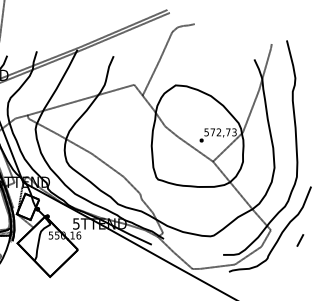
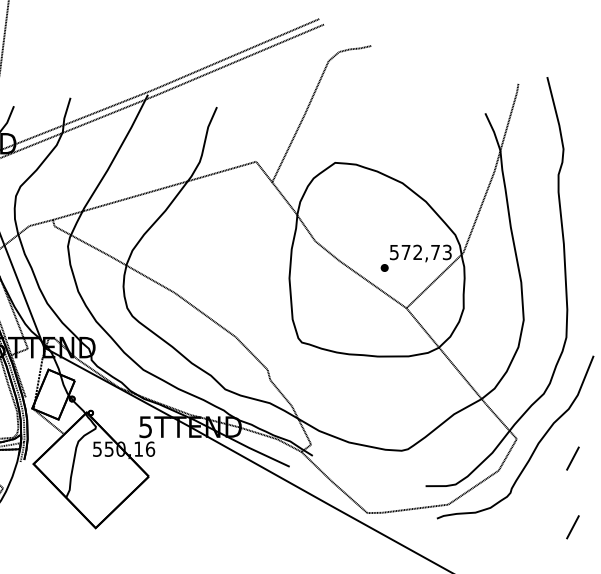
line: (300, 276) -> (573, 527), added

